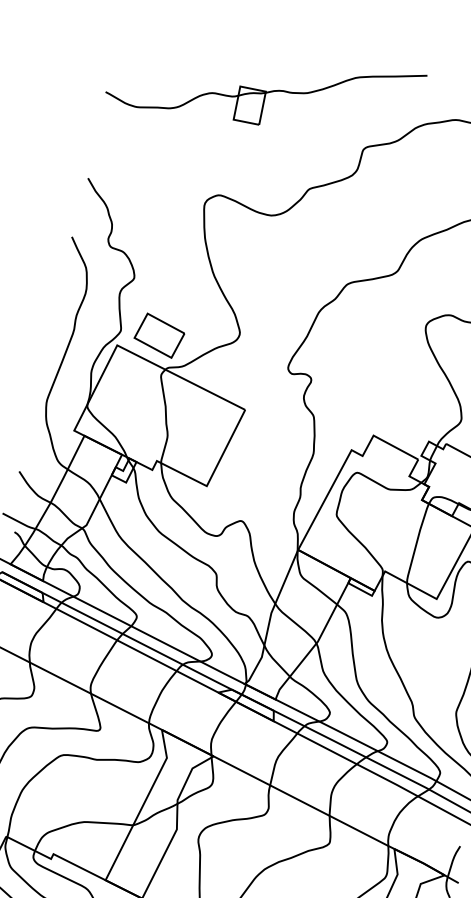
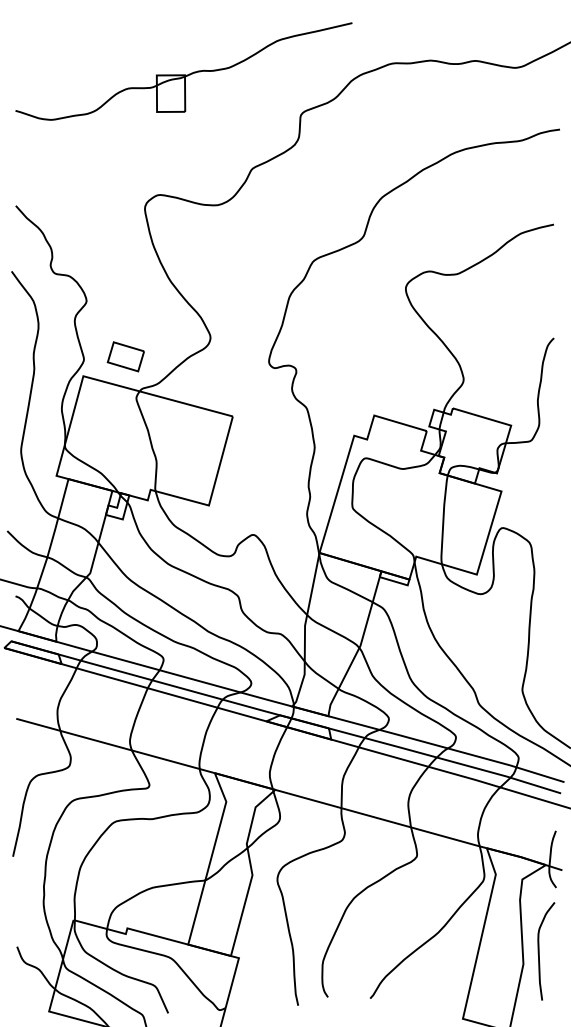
part: (159, 335) -> (125, 356), size x0.7

